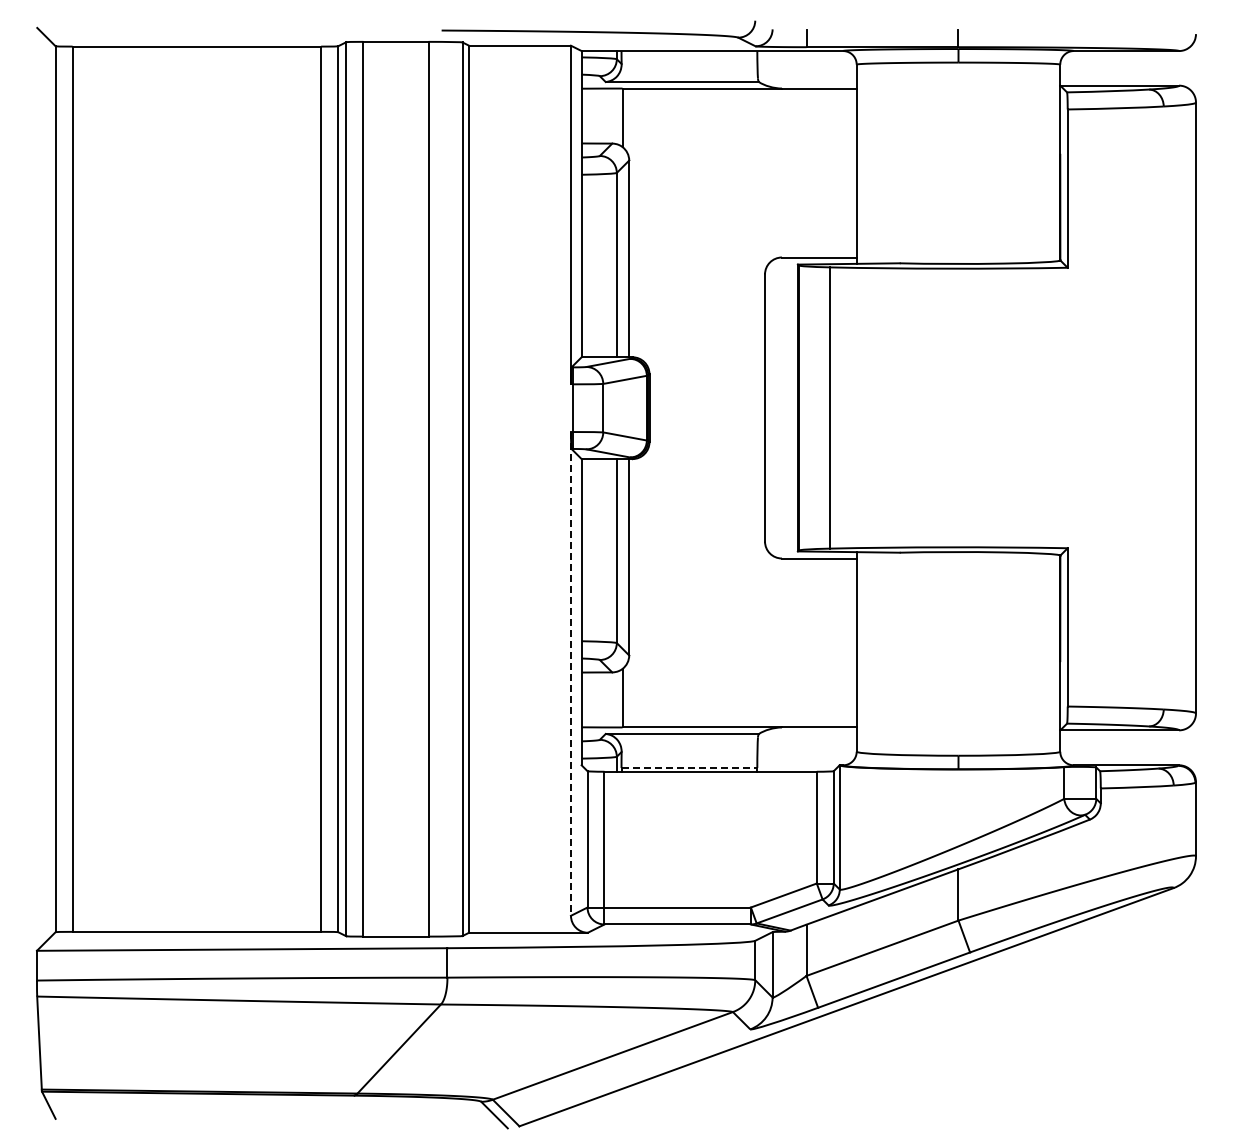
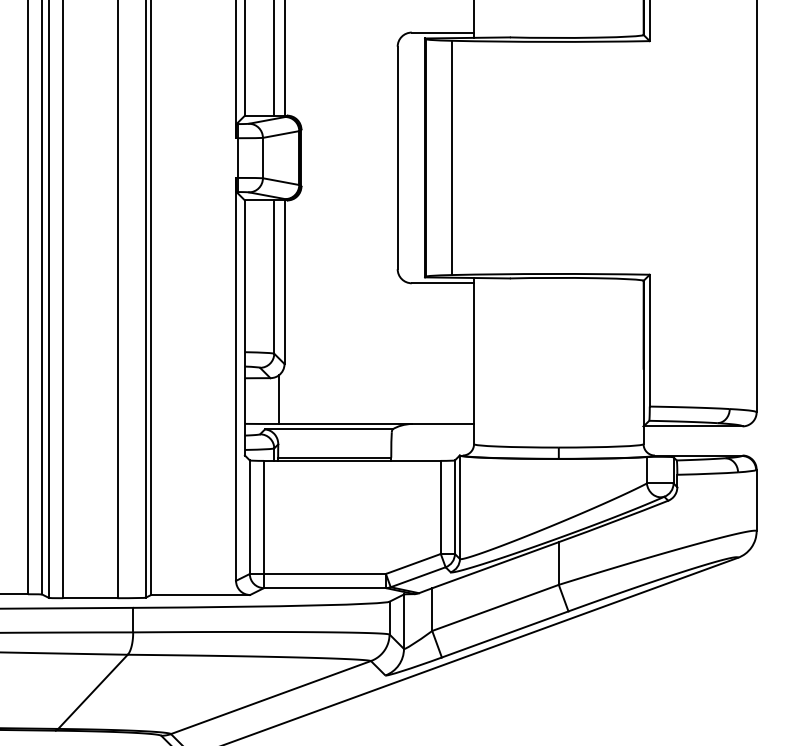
line: (570, 673) -> (235, 379), dashed -> solid
line: (689, 767) -> (334, 457), dashed -> solid

